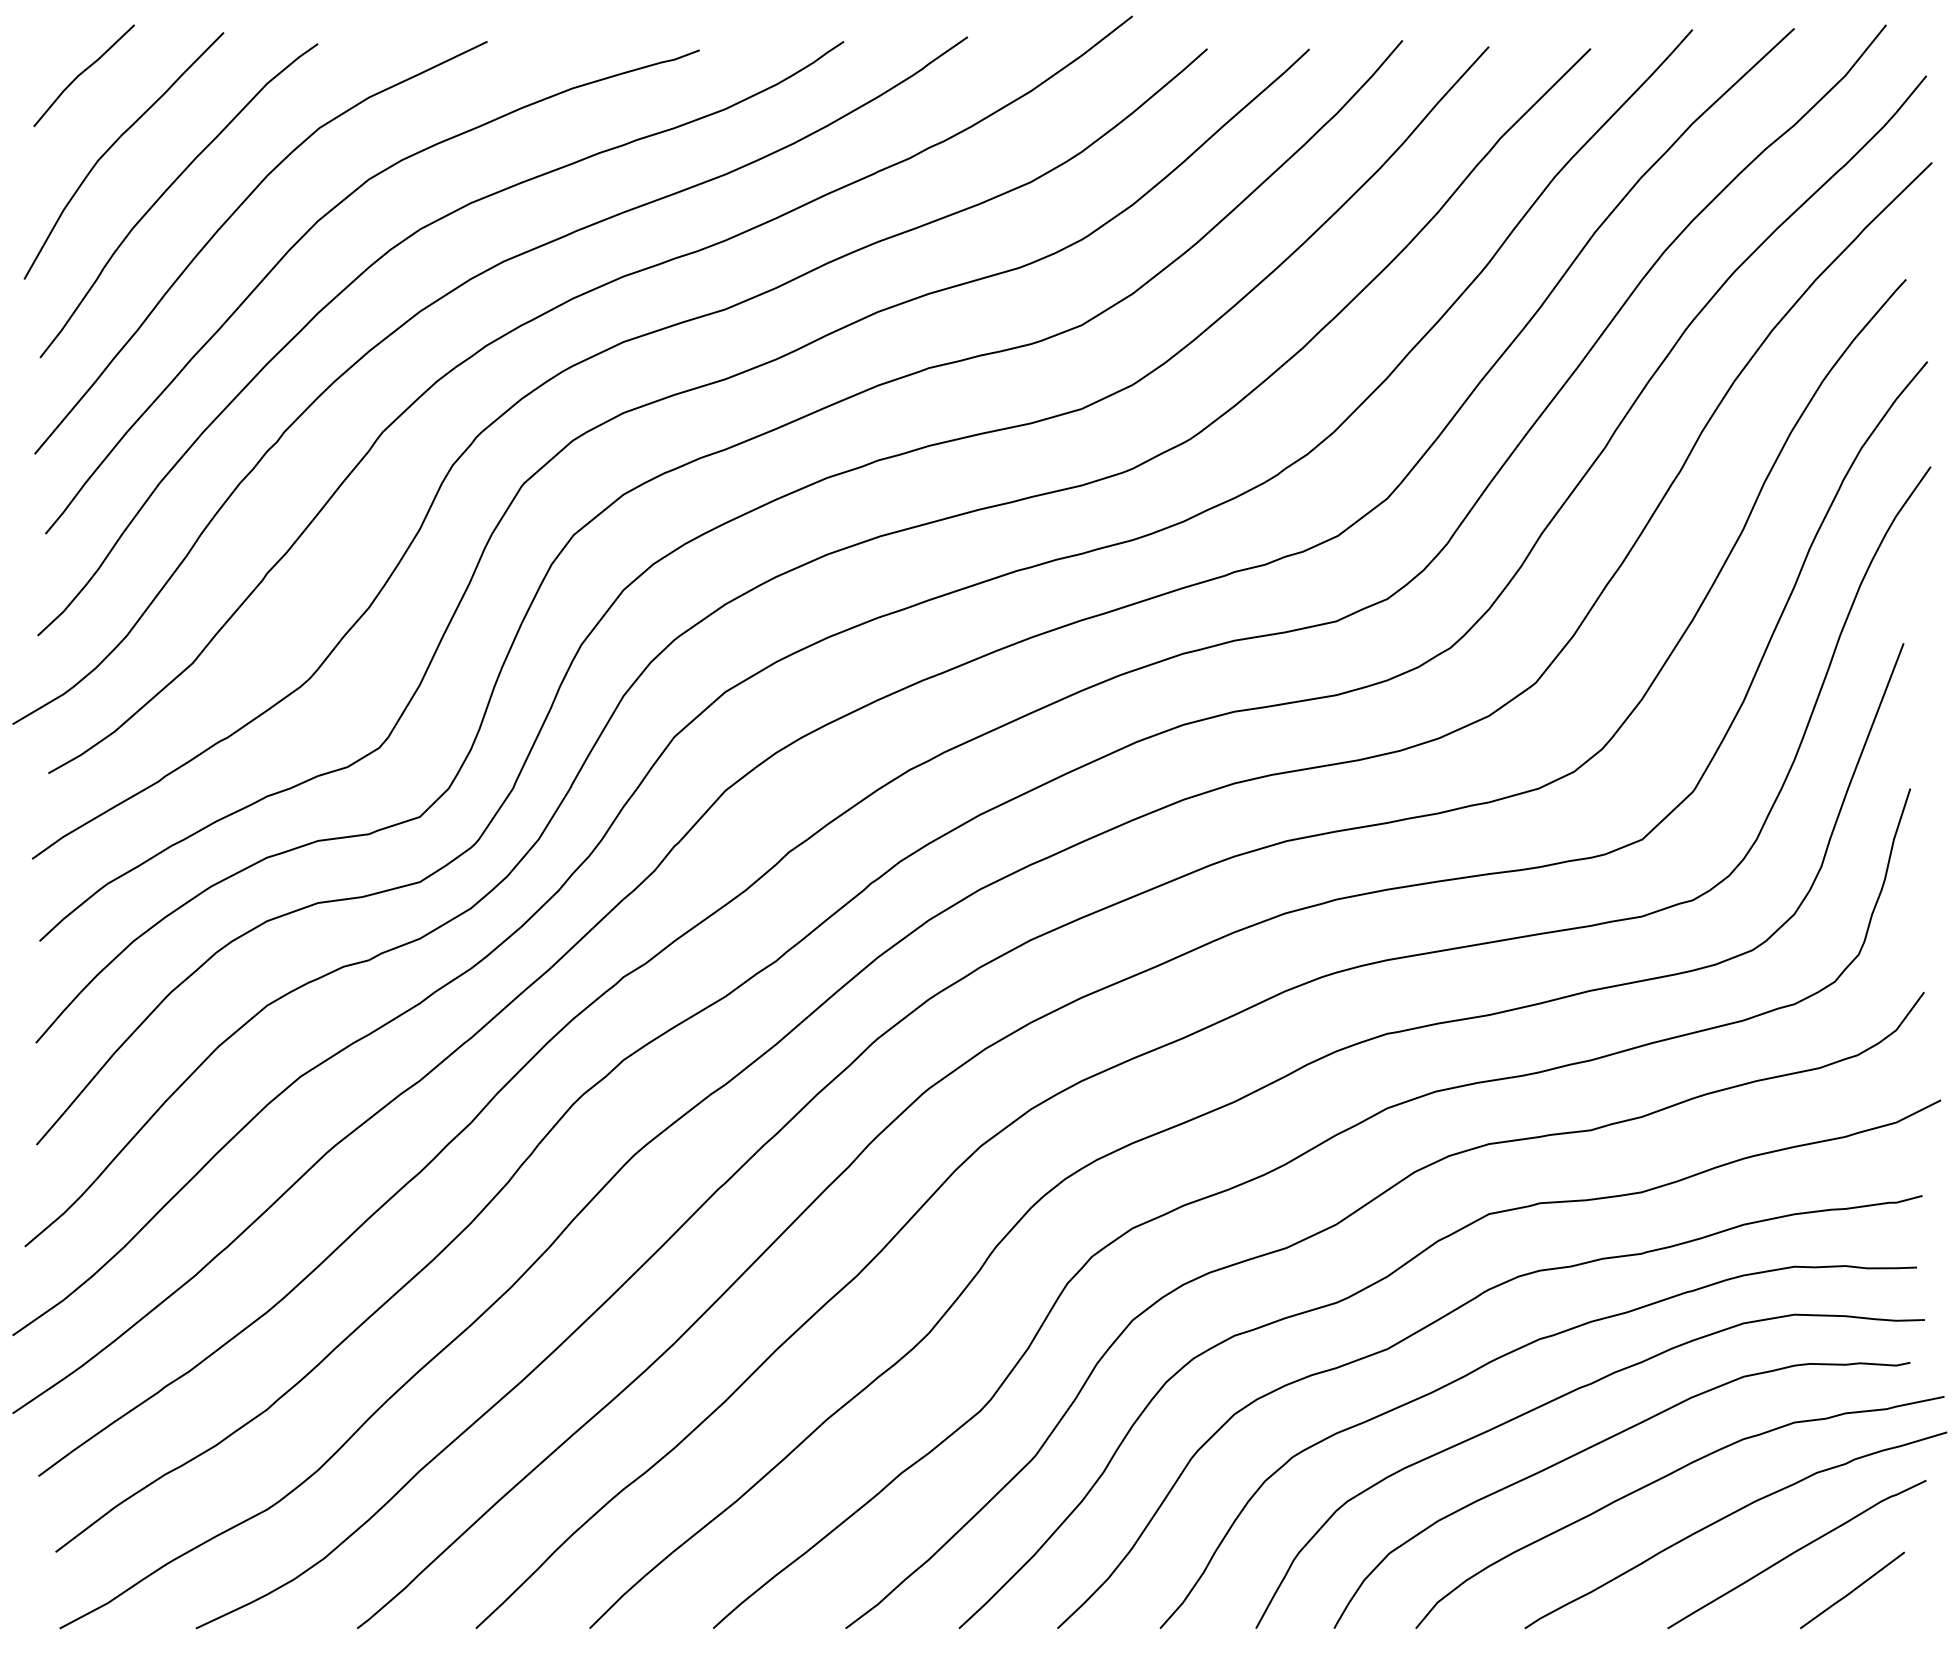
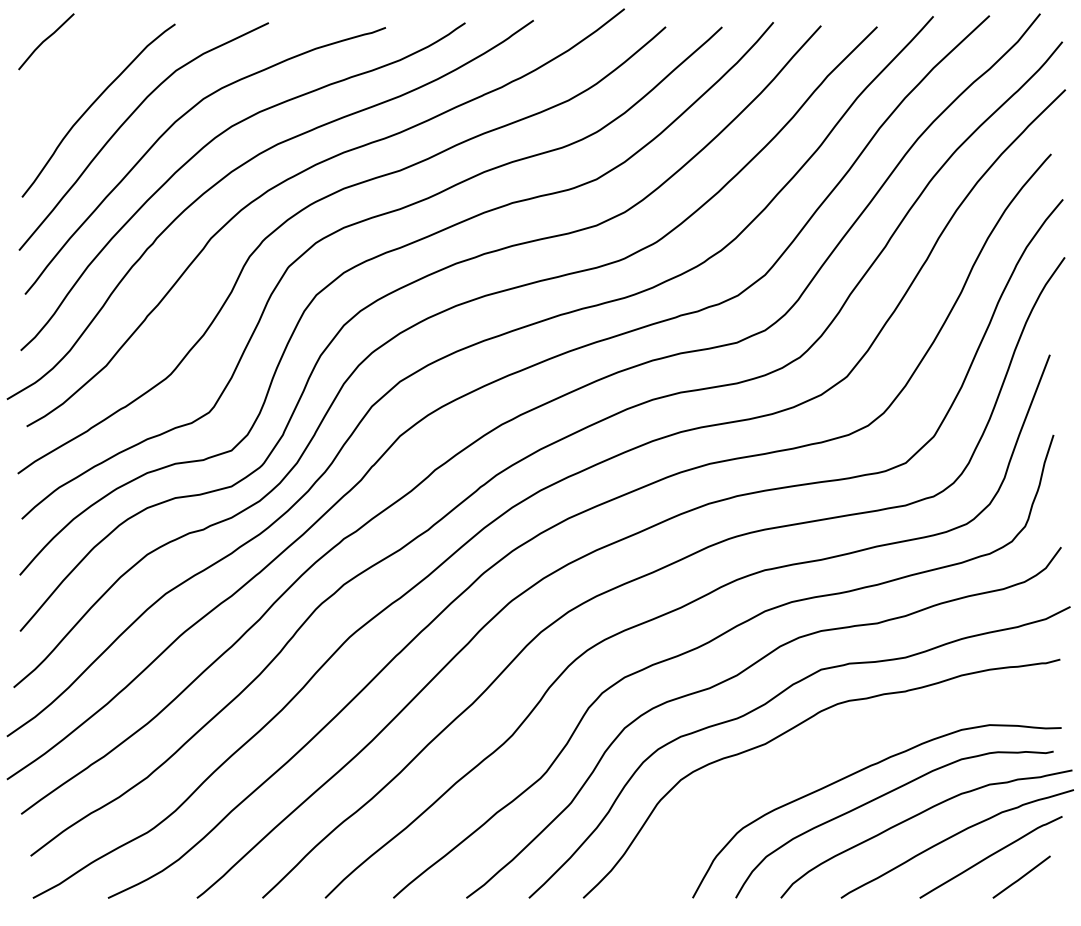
curve: (113, 147) -> (62, 81), removed
curve: (1502, 1358) -> (828, 749), removed

